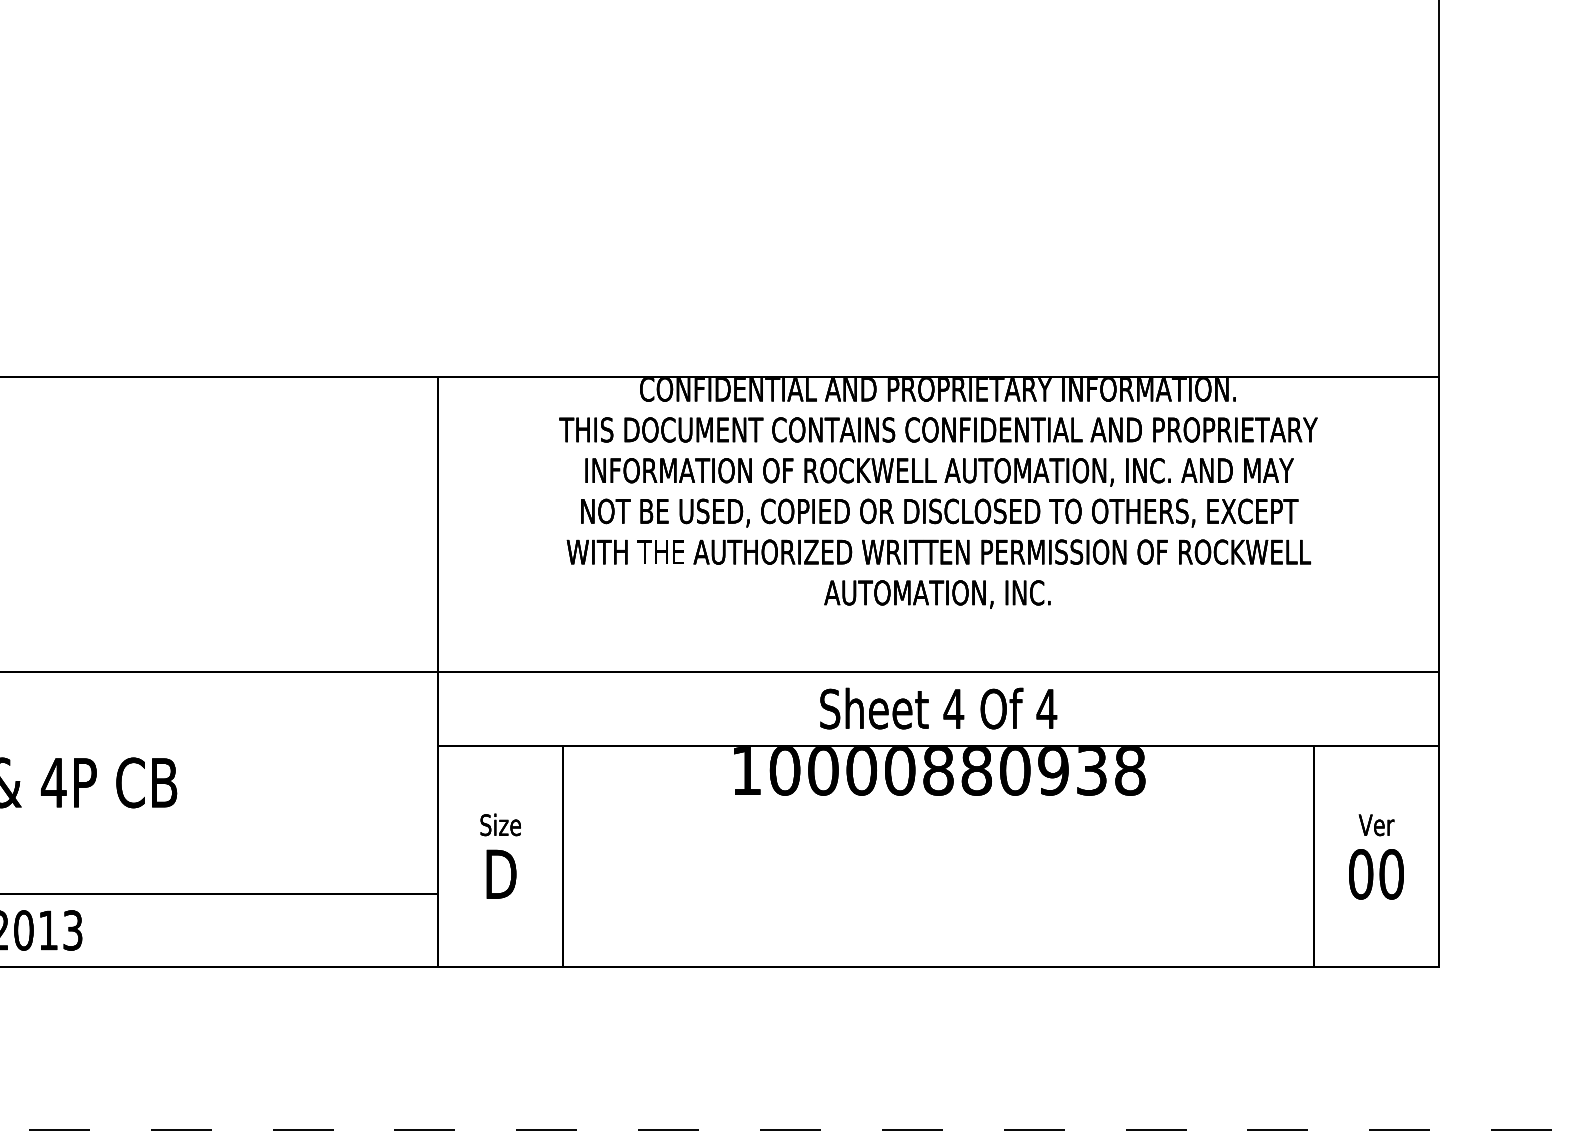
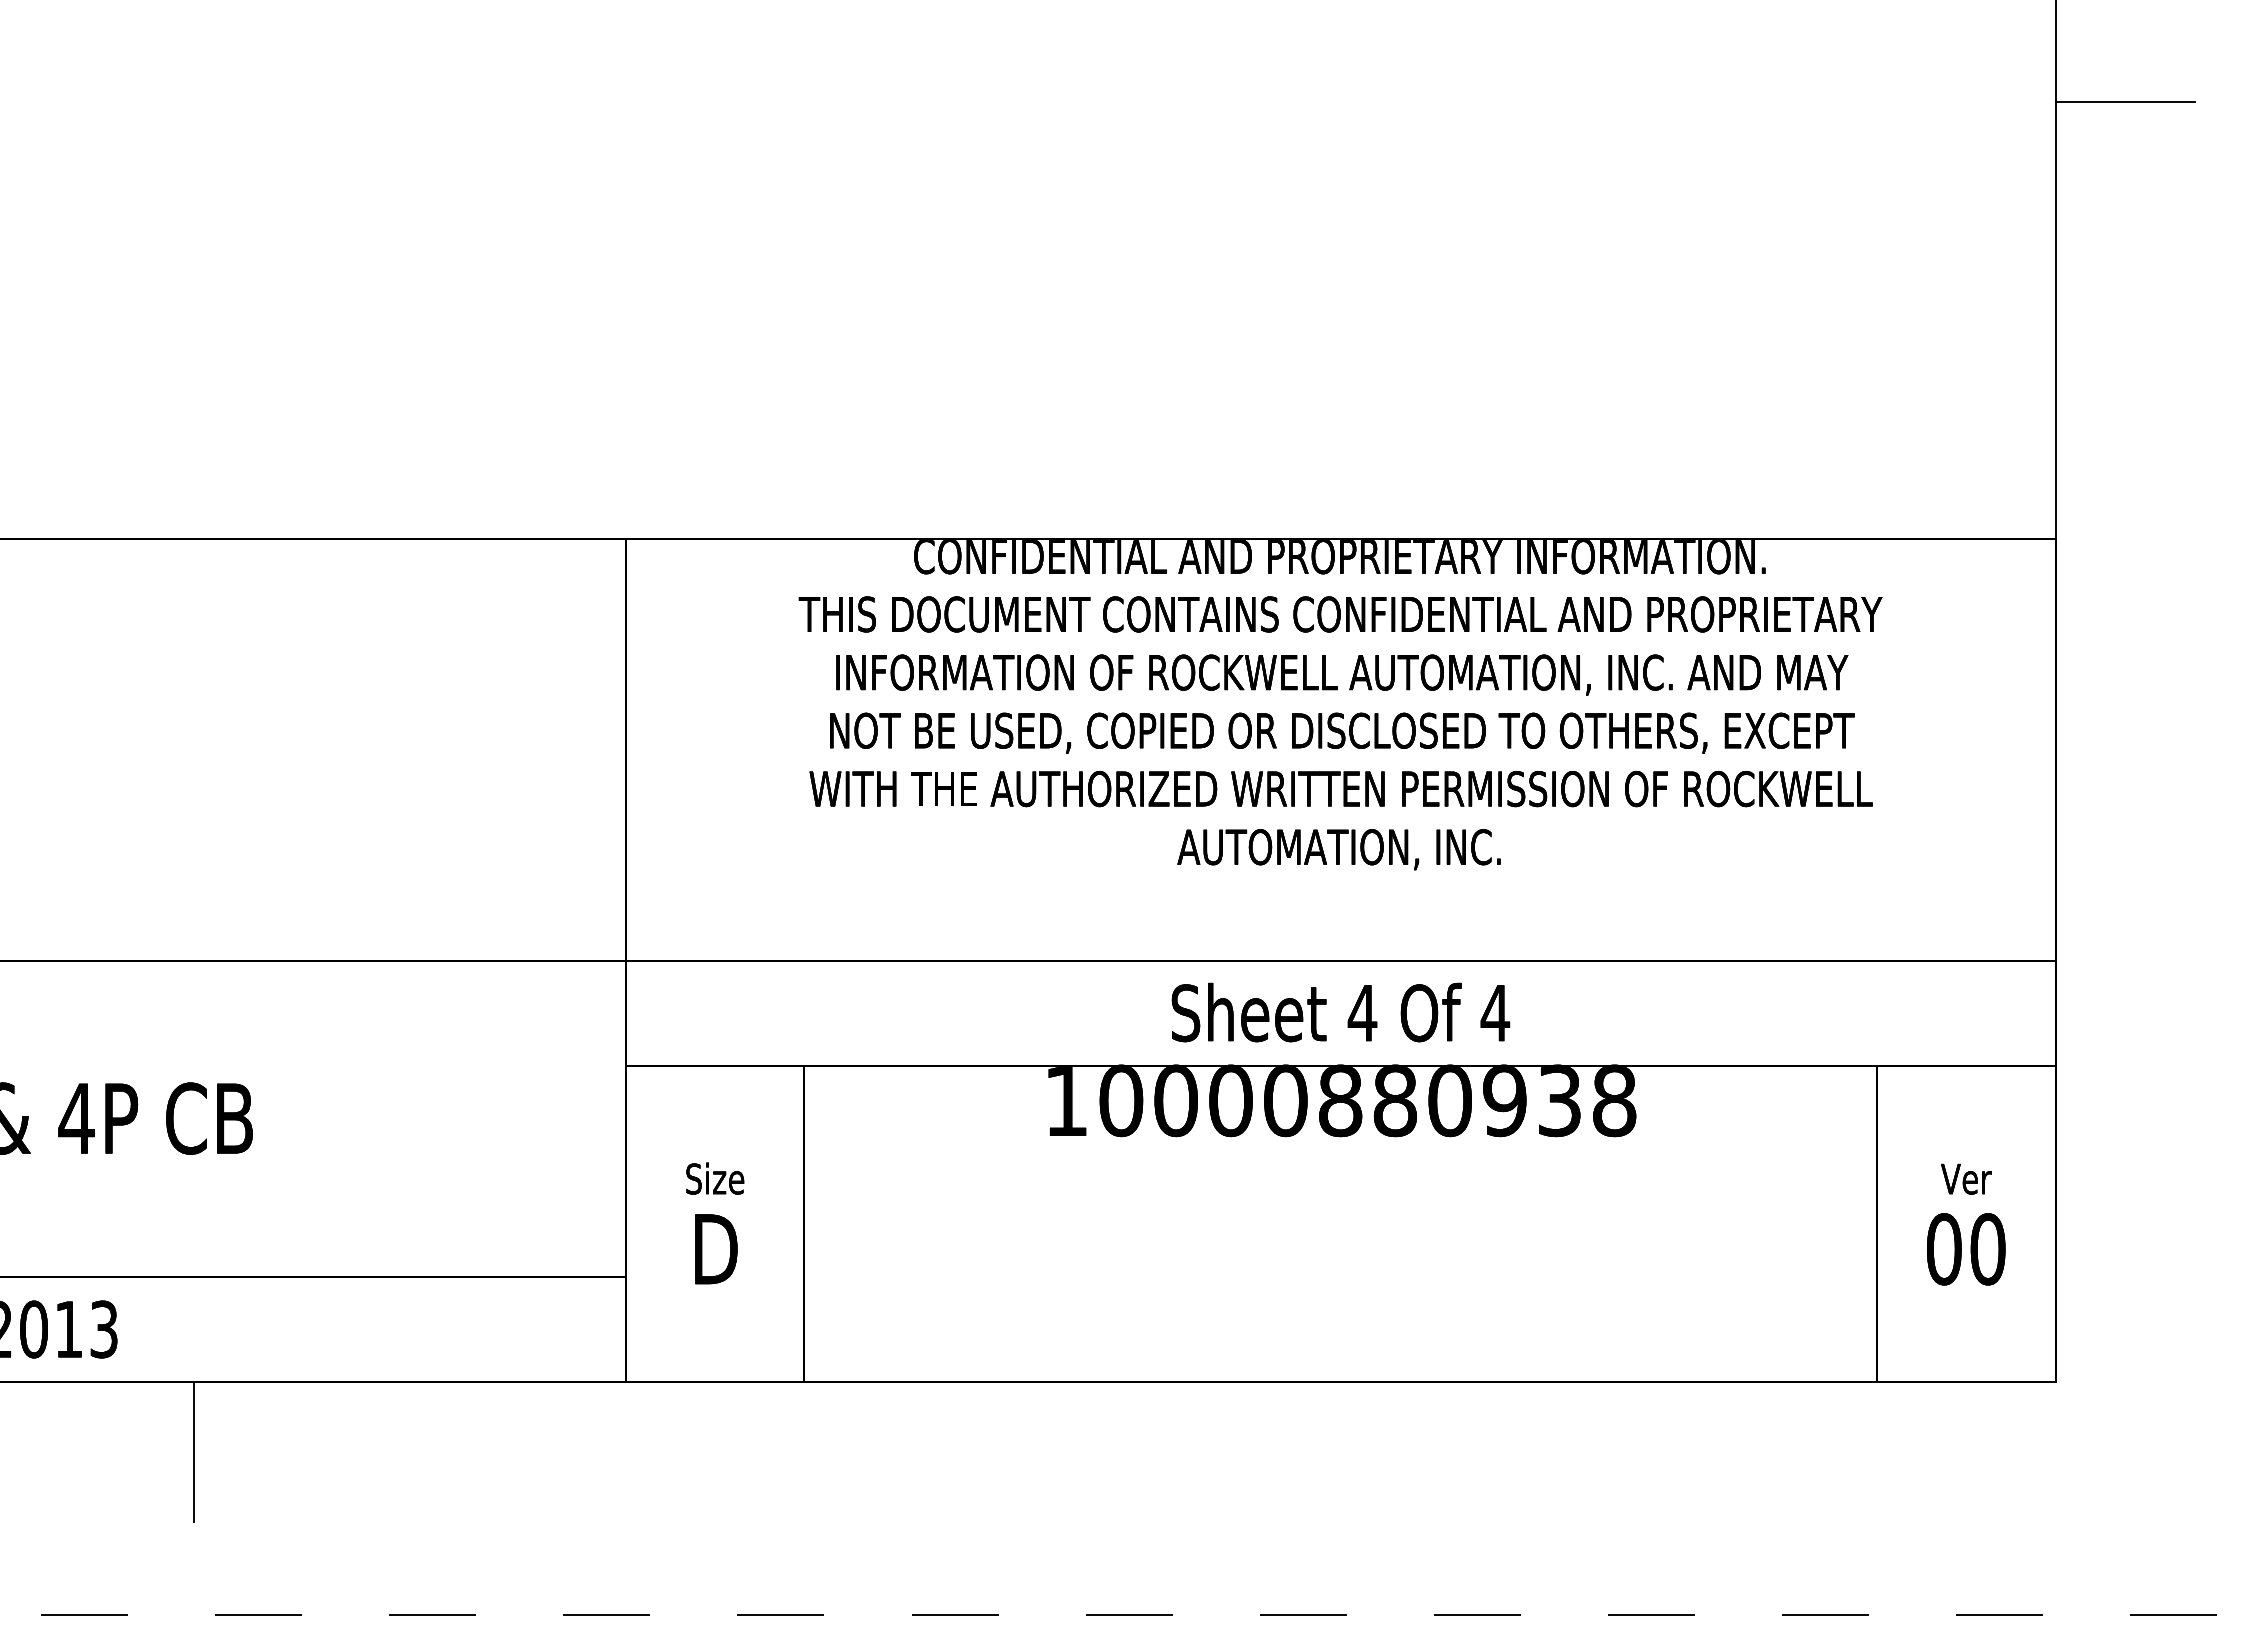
line: (1487, 71) -> (2125, 102), added
line: (135, 1015) -> (193, 1451), added

